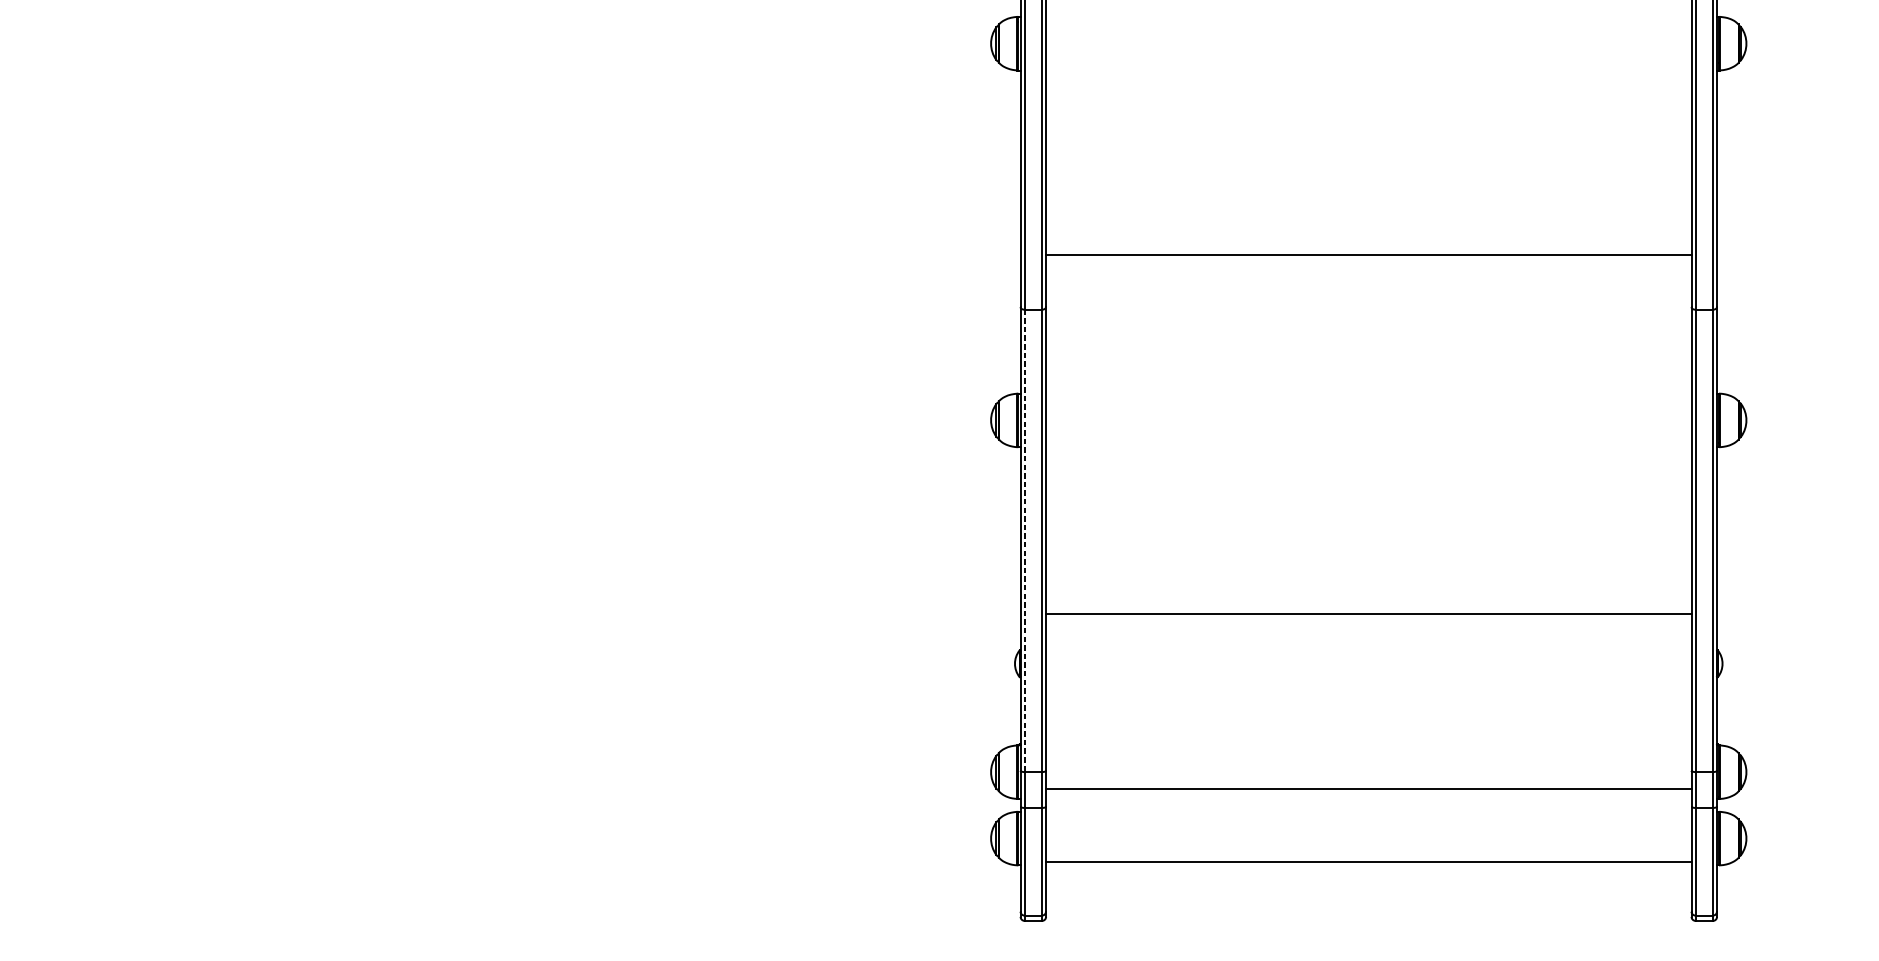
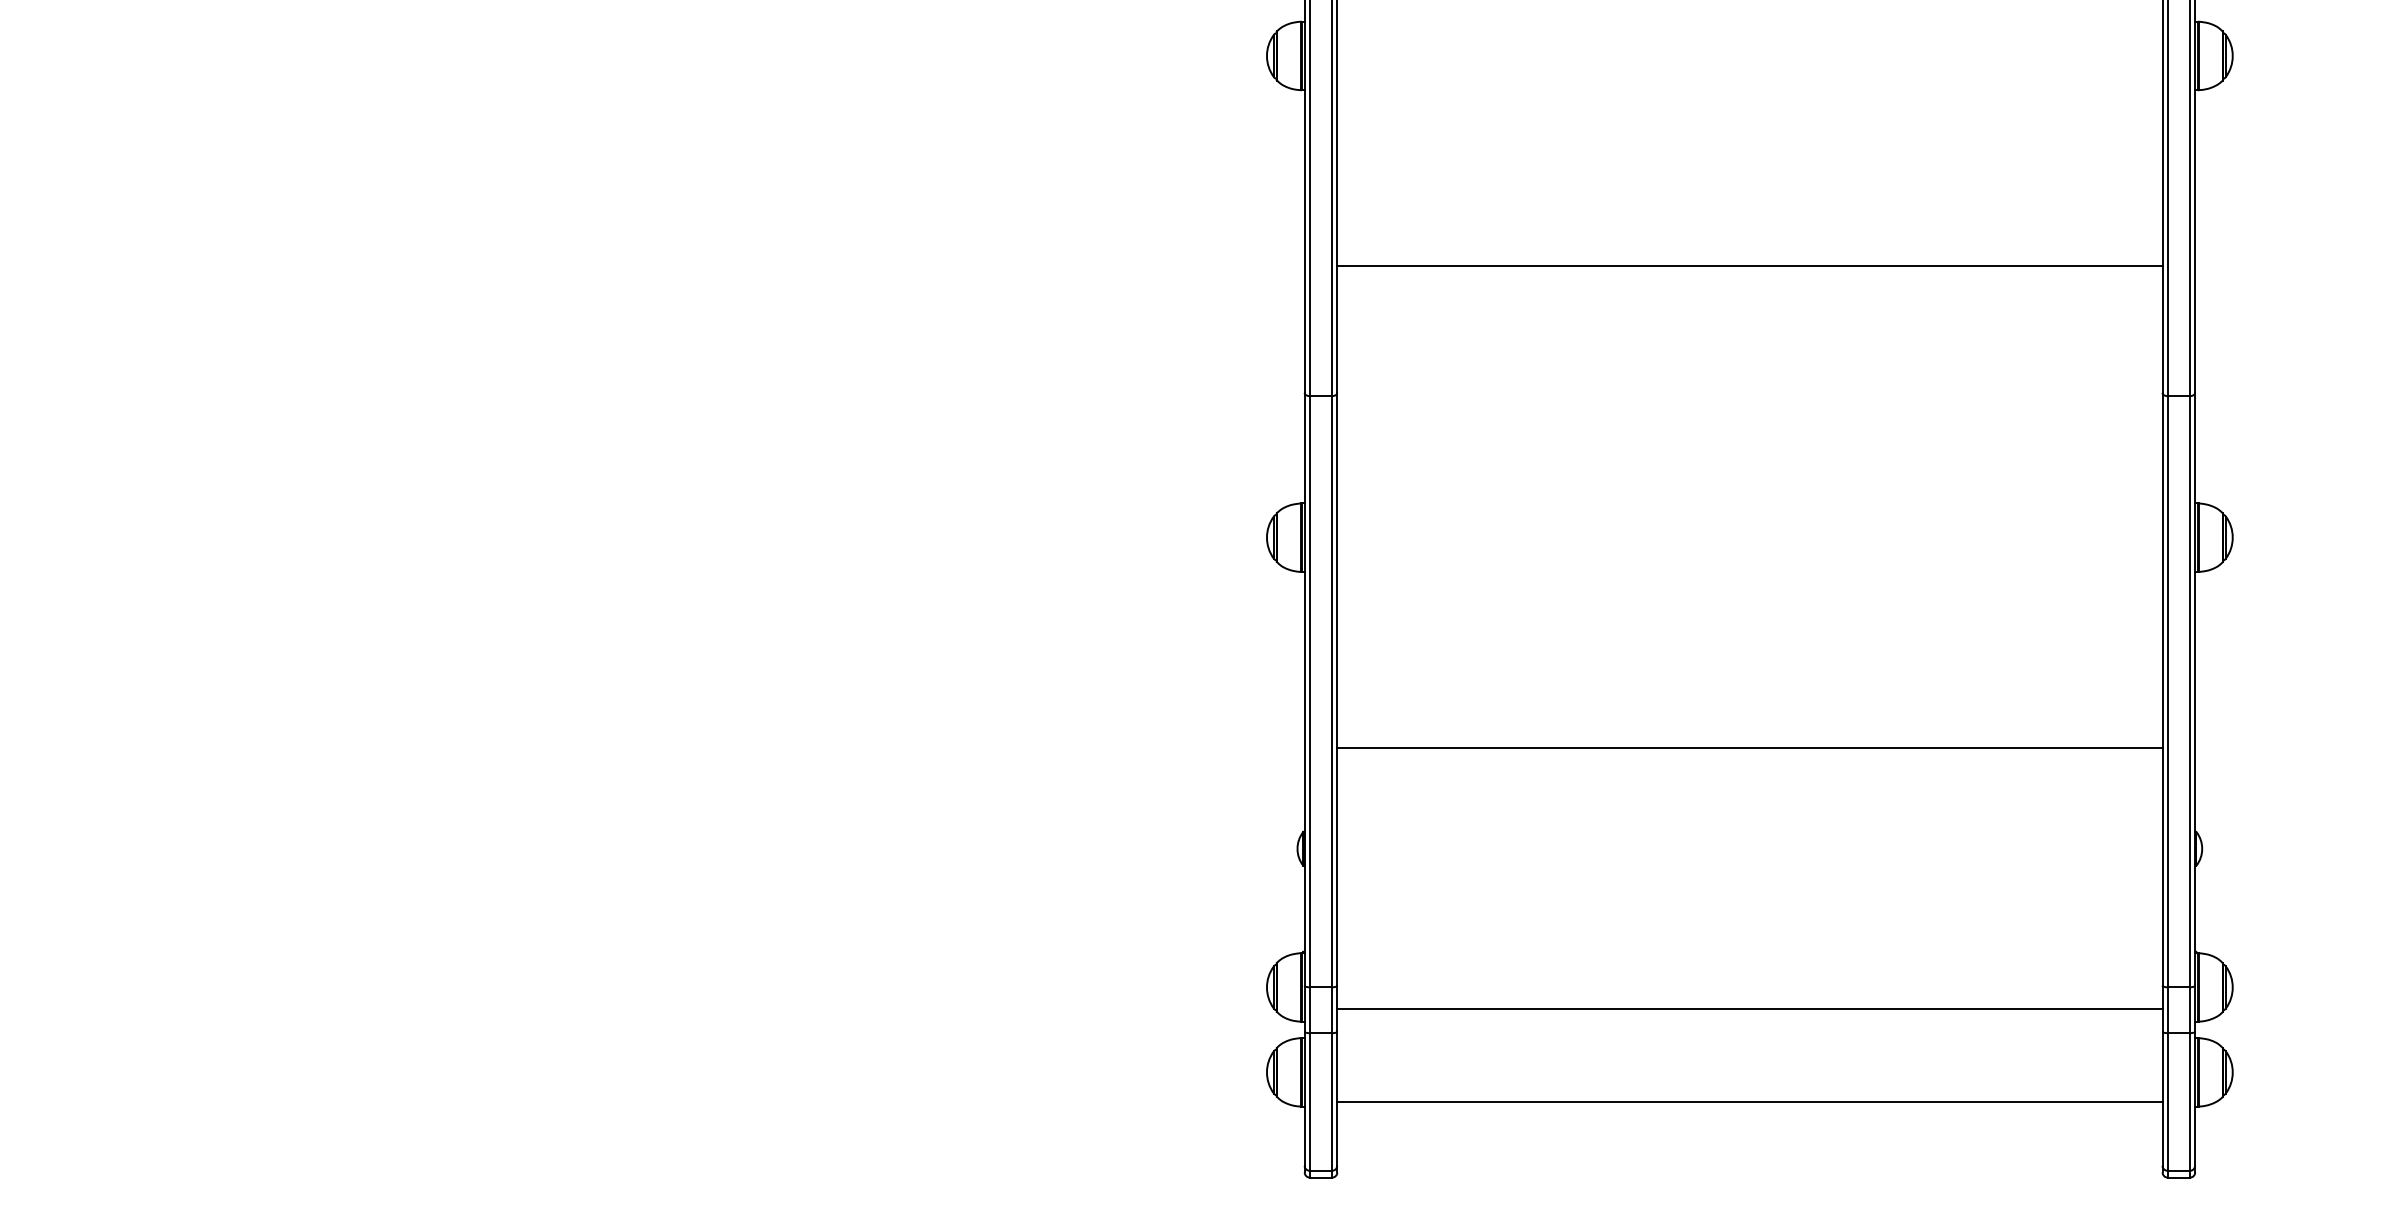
line: (1368, 255) -> (1749, 266), moved
line: (1024, 540) -> (1309, 691), dashed -> solid
line: (1368, 614) -> (1749, 748), moved

